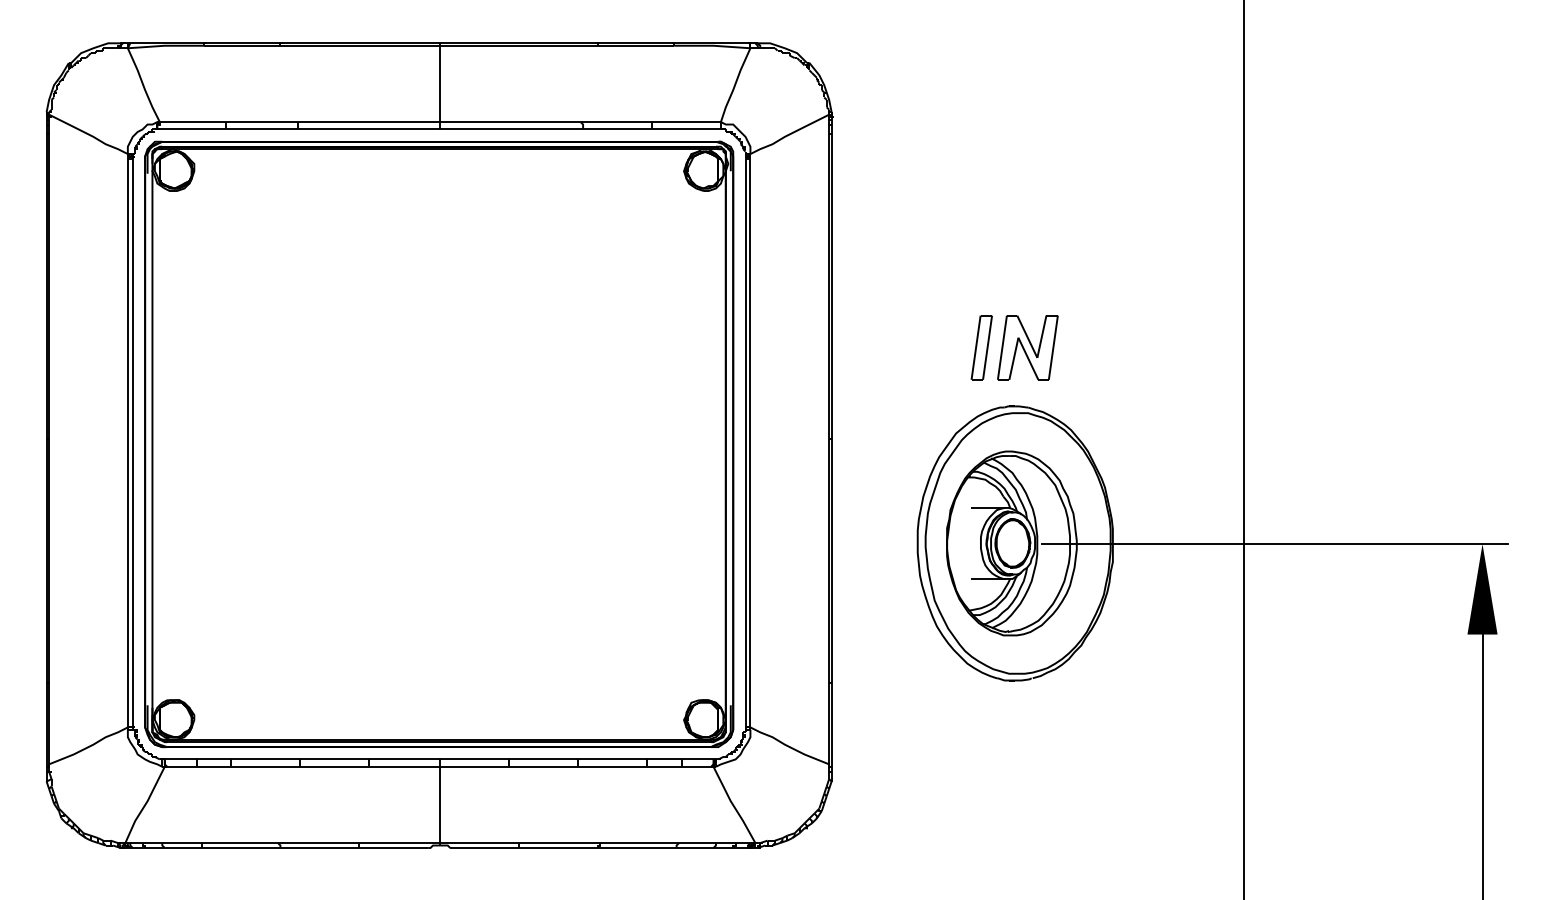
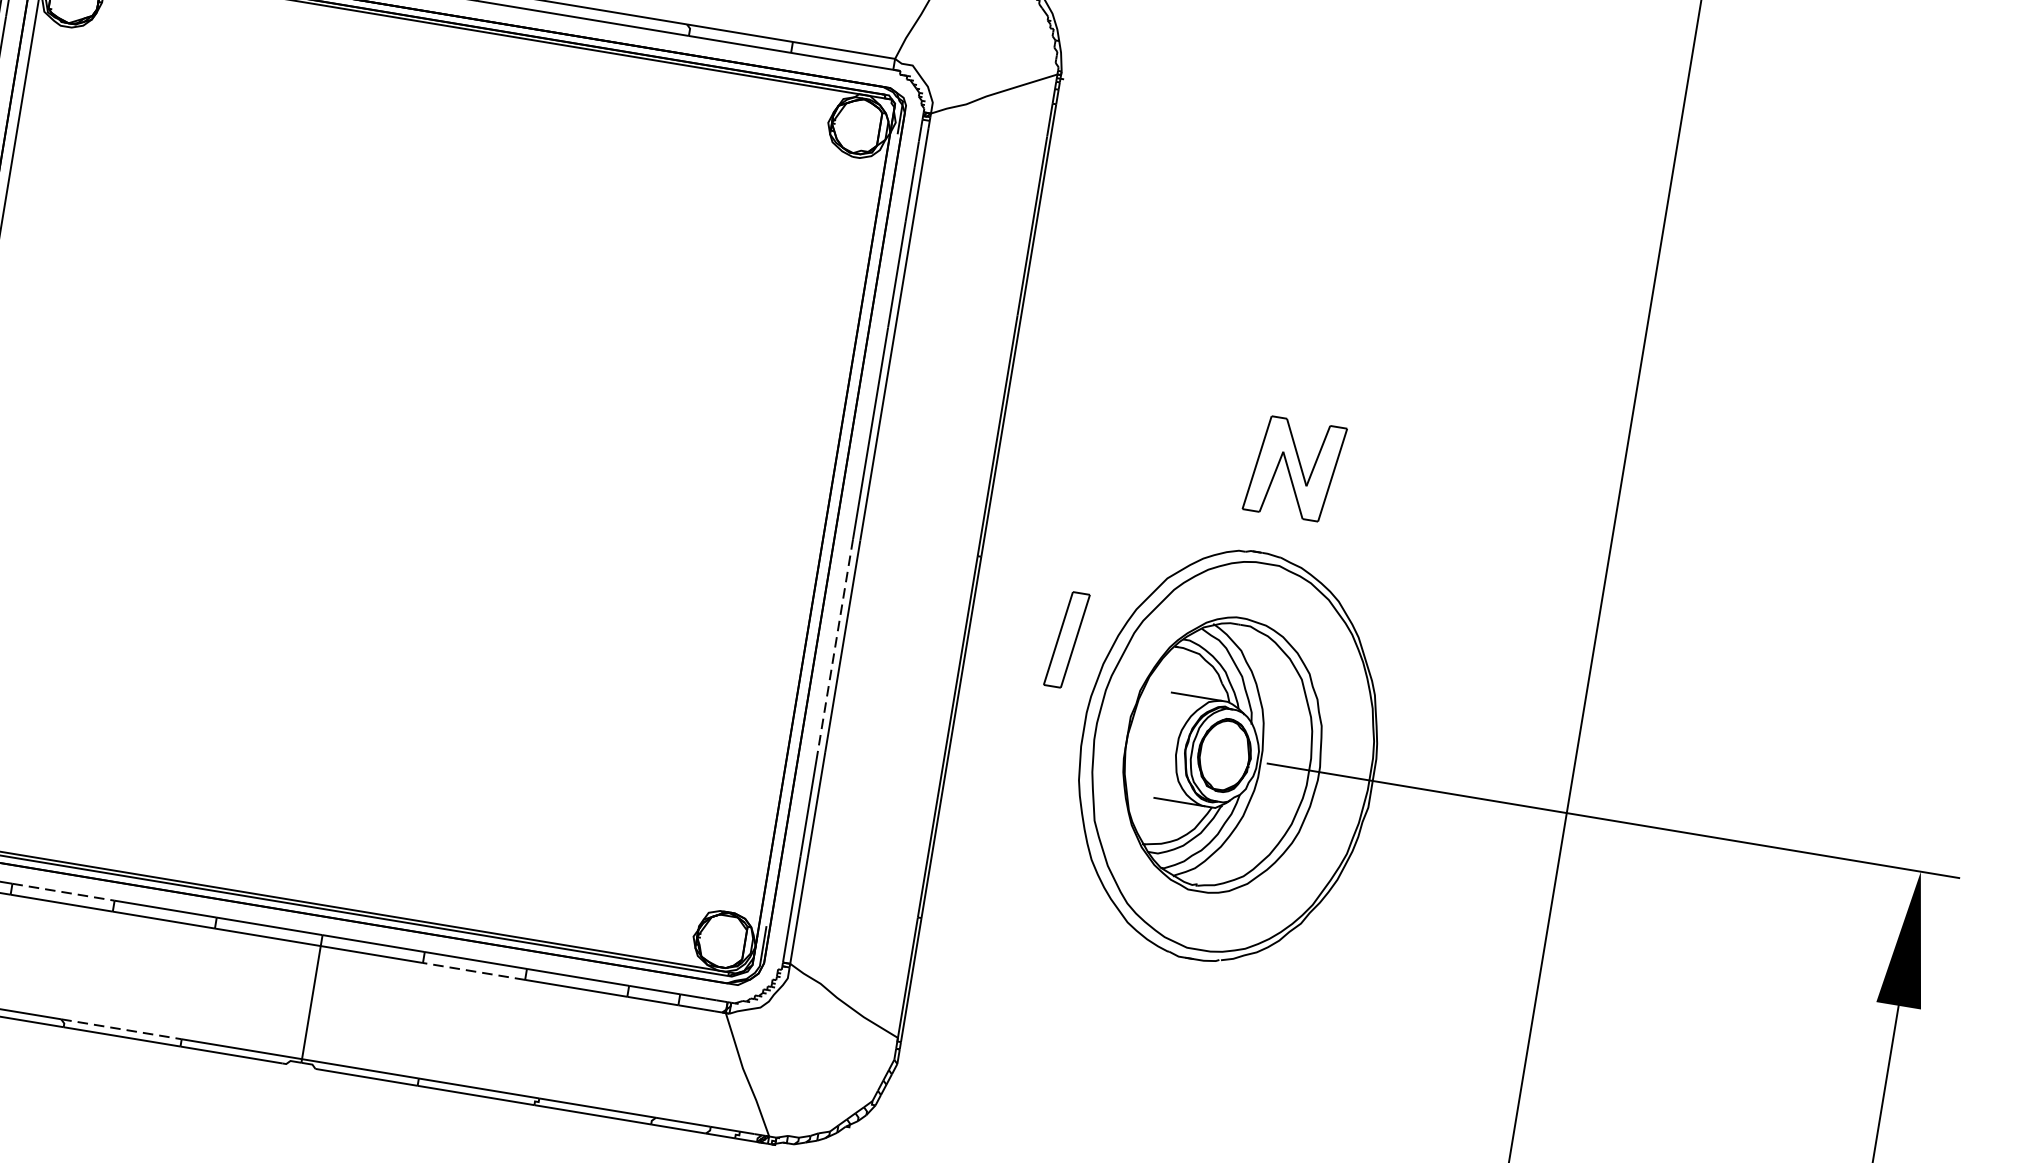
part: (981, 347) -> (1066, 639), moved
line: (745, 513) -> (835, 645), solid -> dashed
line: (266, 759) -> (64, 892), solid -> dashed
line: (543, 766) -> (473, 970), solid -> dashed
line: (318, 843) -> (121, 1029), solid -> dashed

